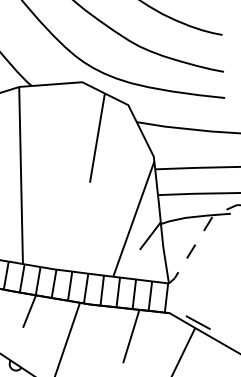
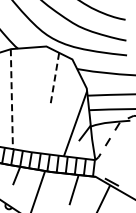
line: (96, 138) -> (54, 78), solid -> dashed
line: (20, 176) -> (11, 99), solid -> dashed

